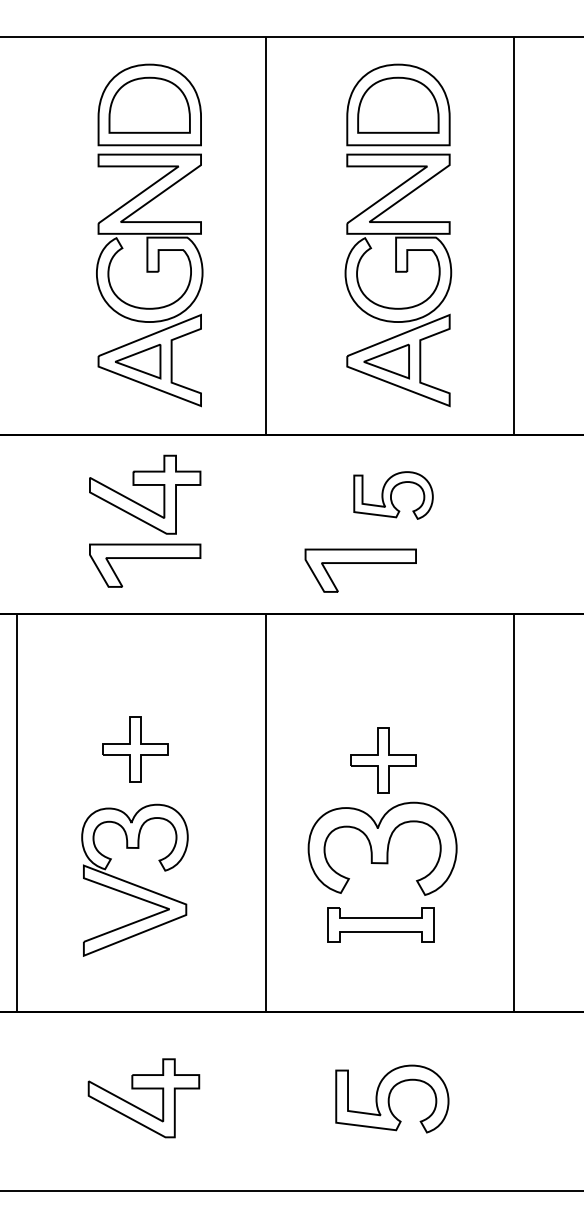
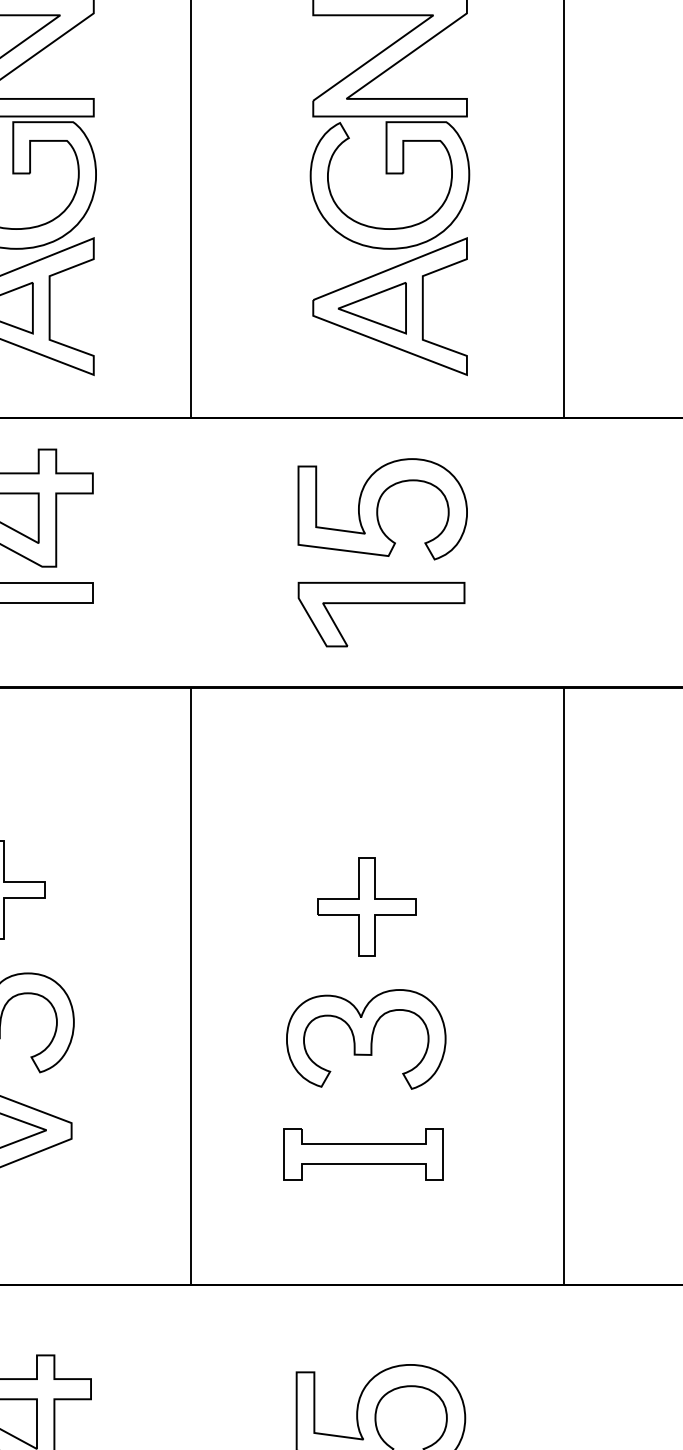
part: (393, 495) -> (382, 509), size x1.43
part: (360, 563) -> (381, 603), moved
part: (382, 848) -> (366, 1039), size x0.71

